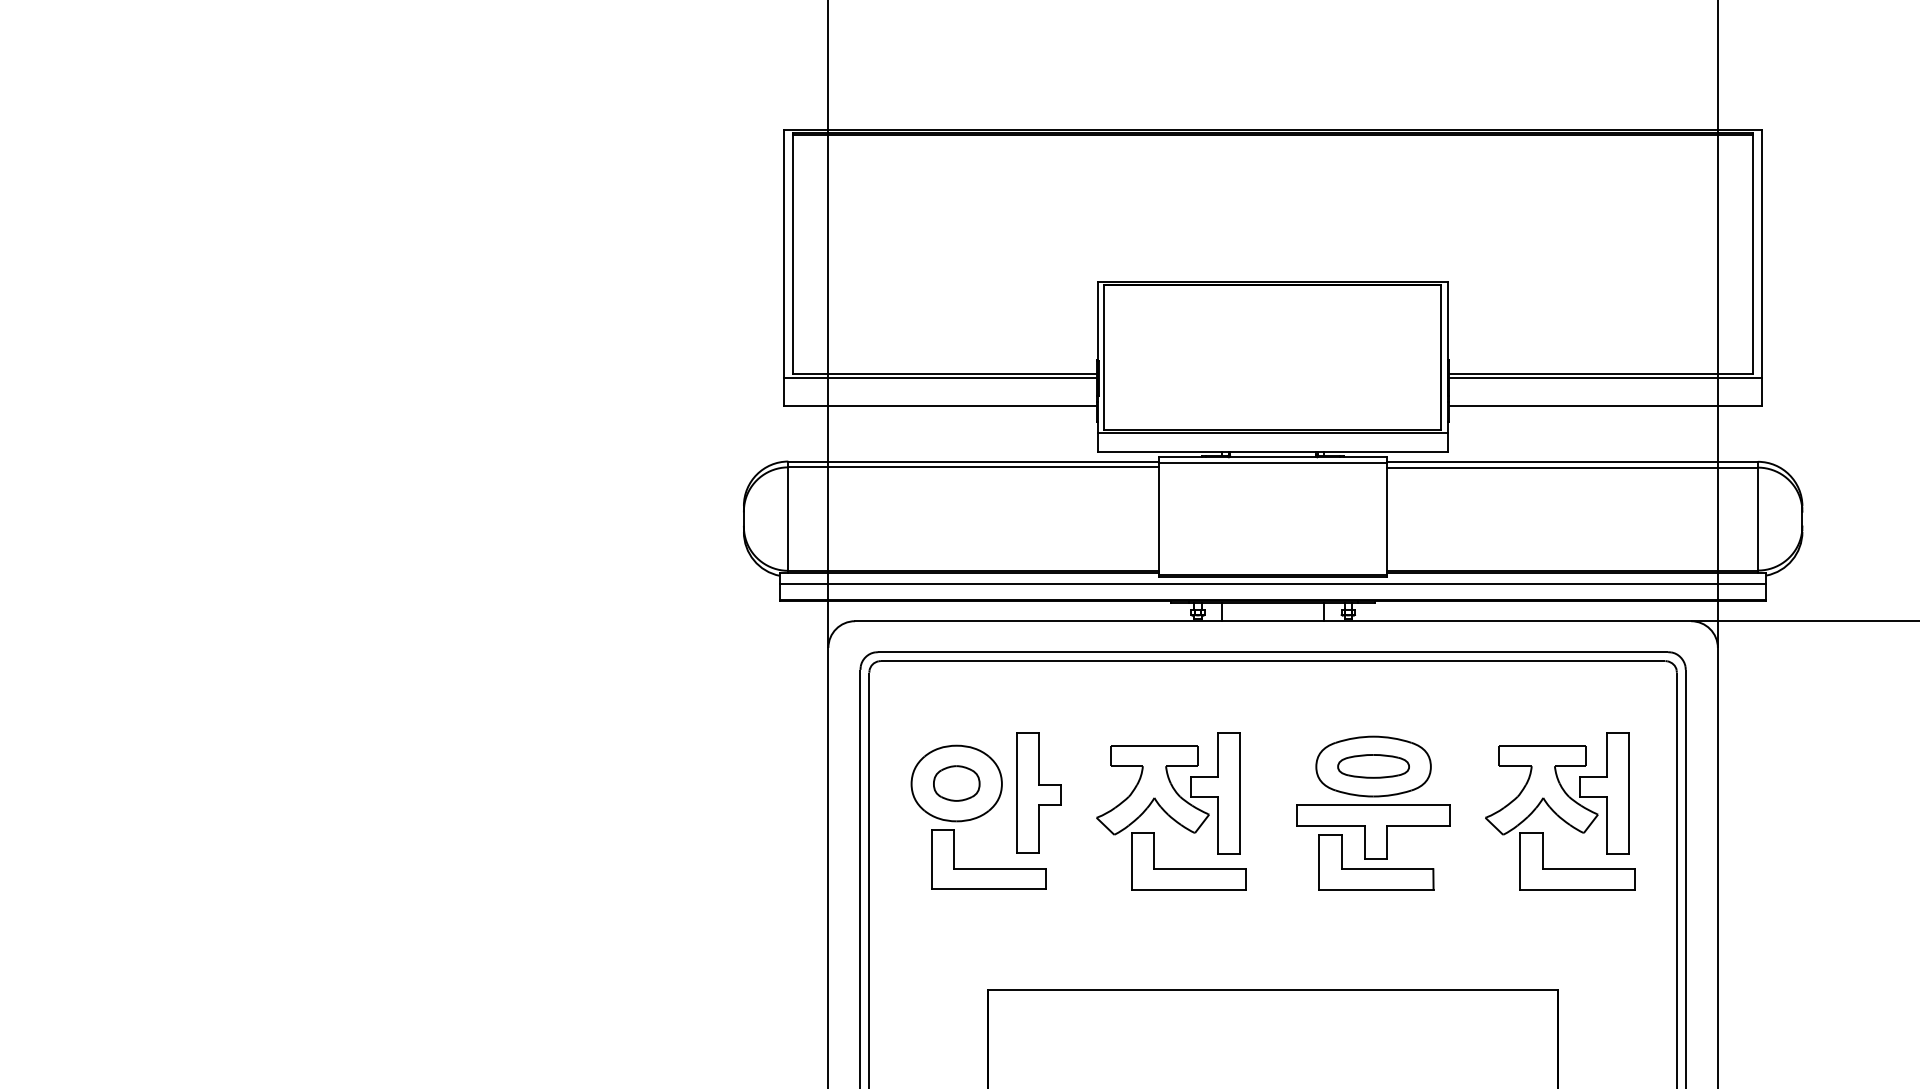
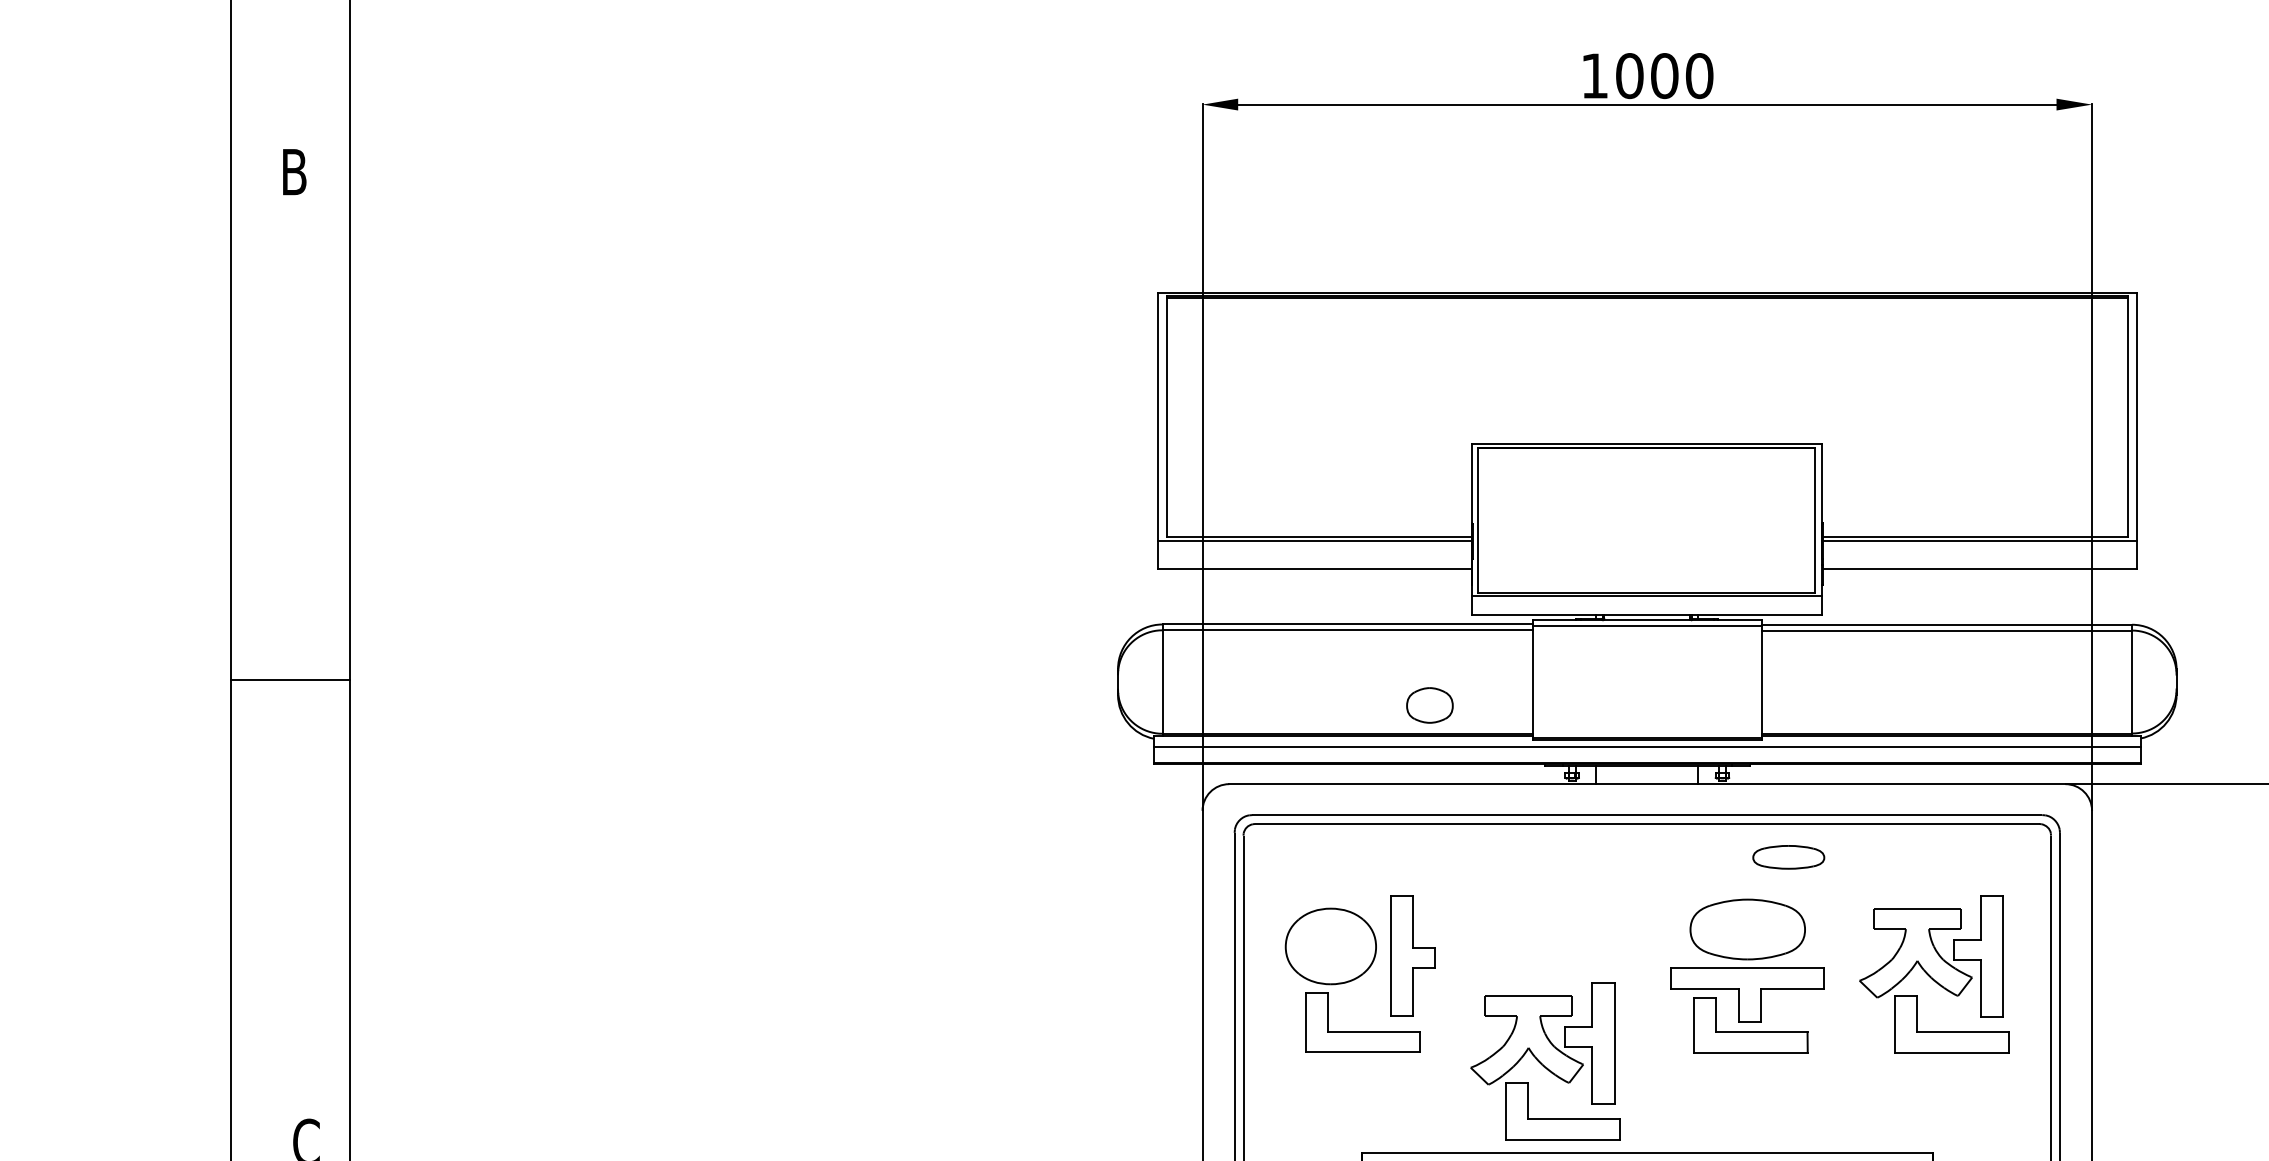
part: (1373, 766) -> (1788, 857), moved
part: (956, 783) -> (1429, 705), moved
part: (1171, 811) -> (1545, 1061), moved

